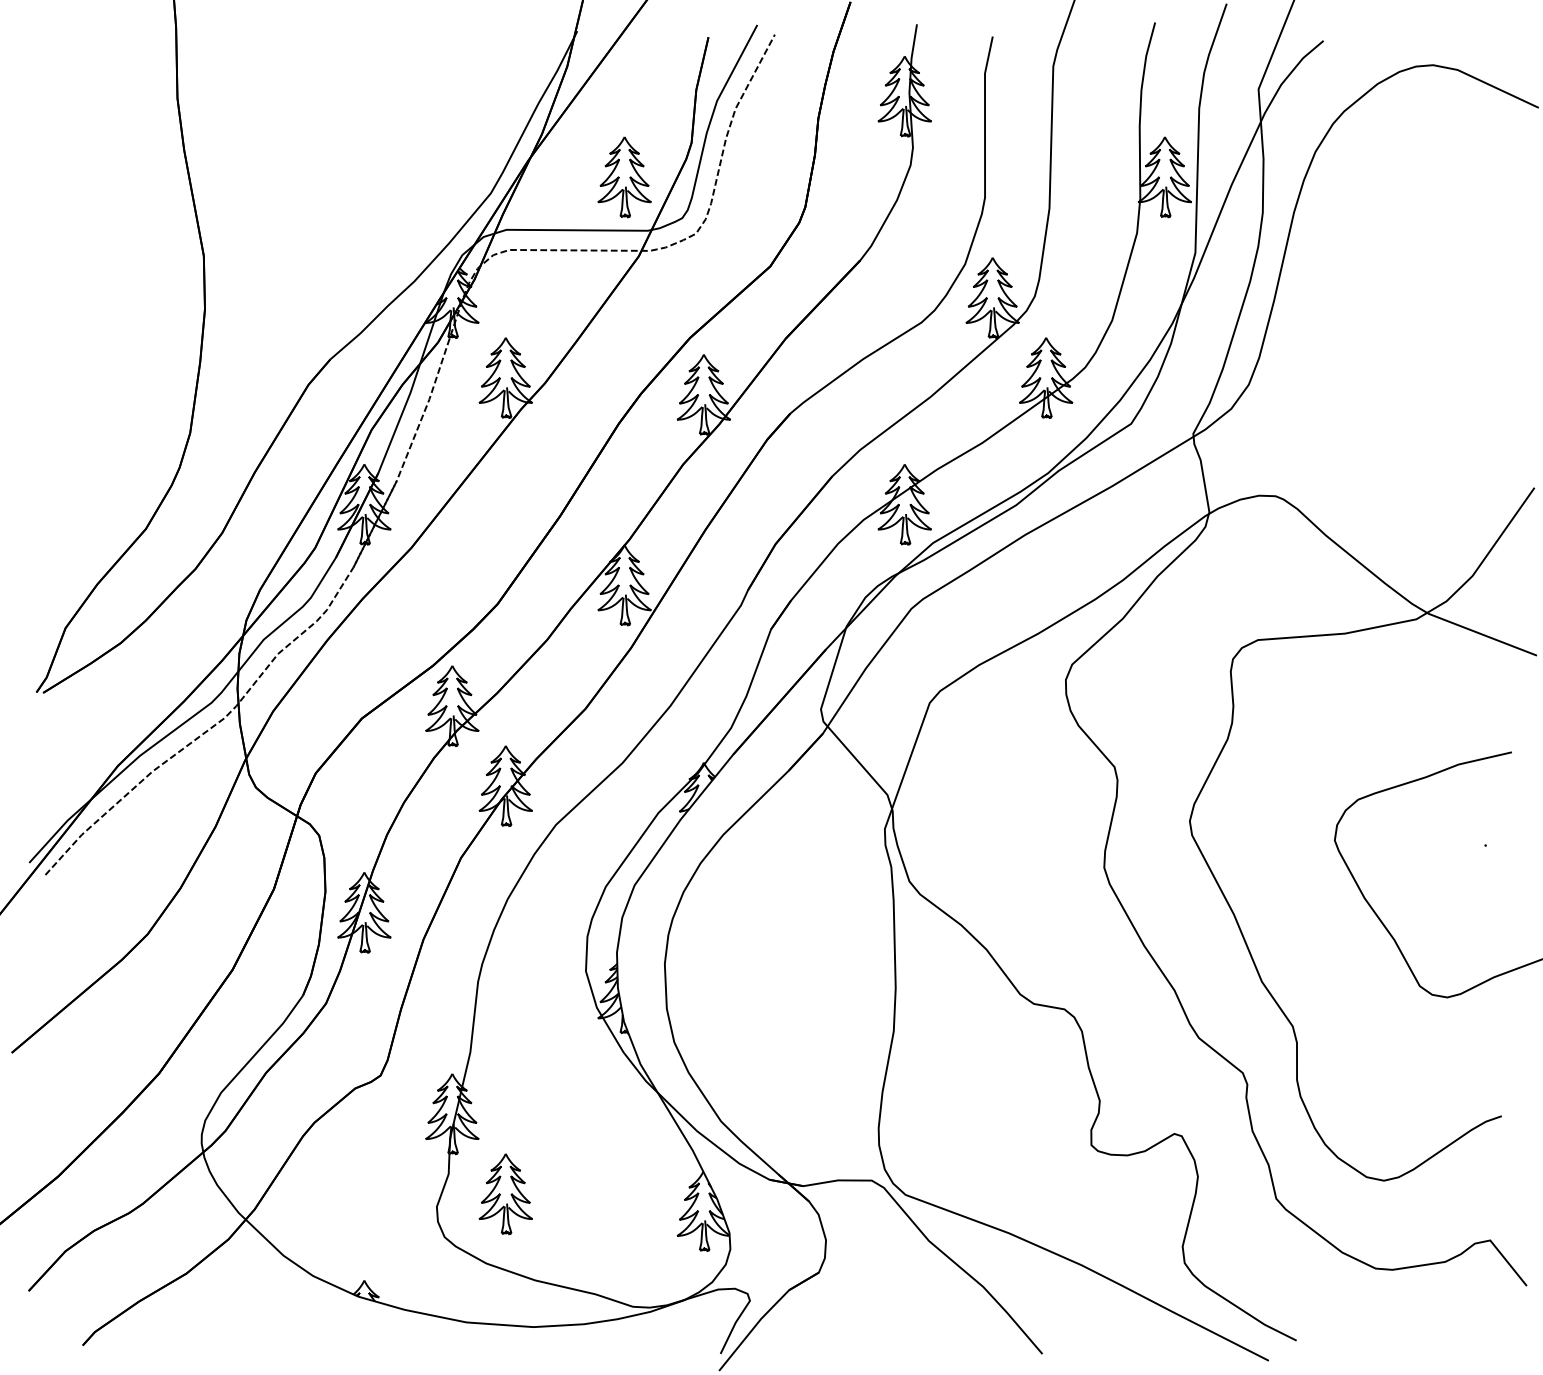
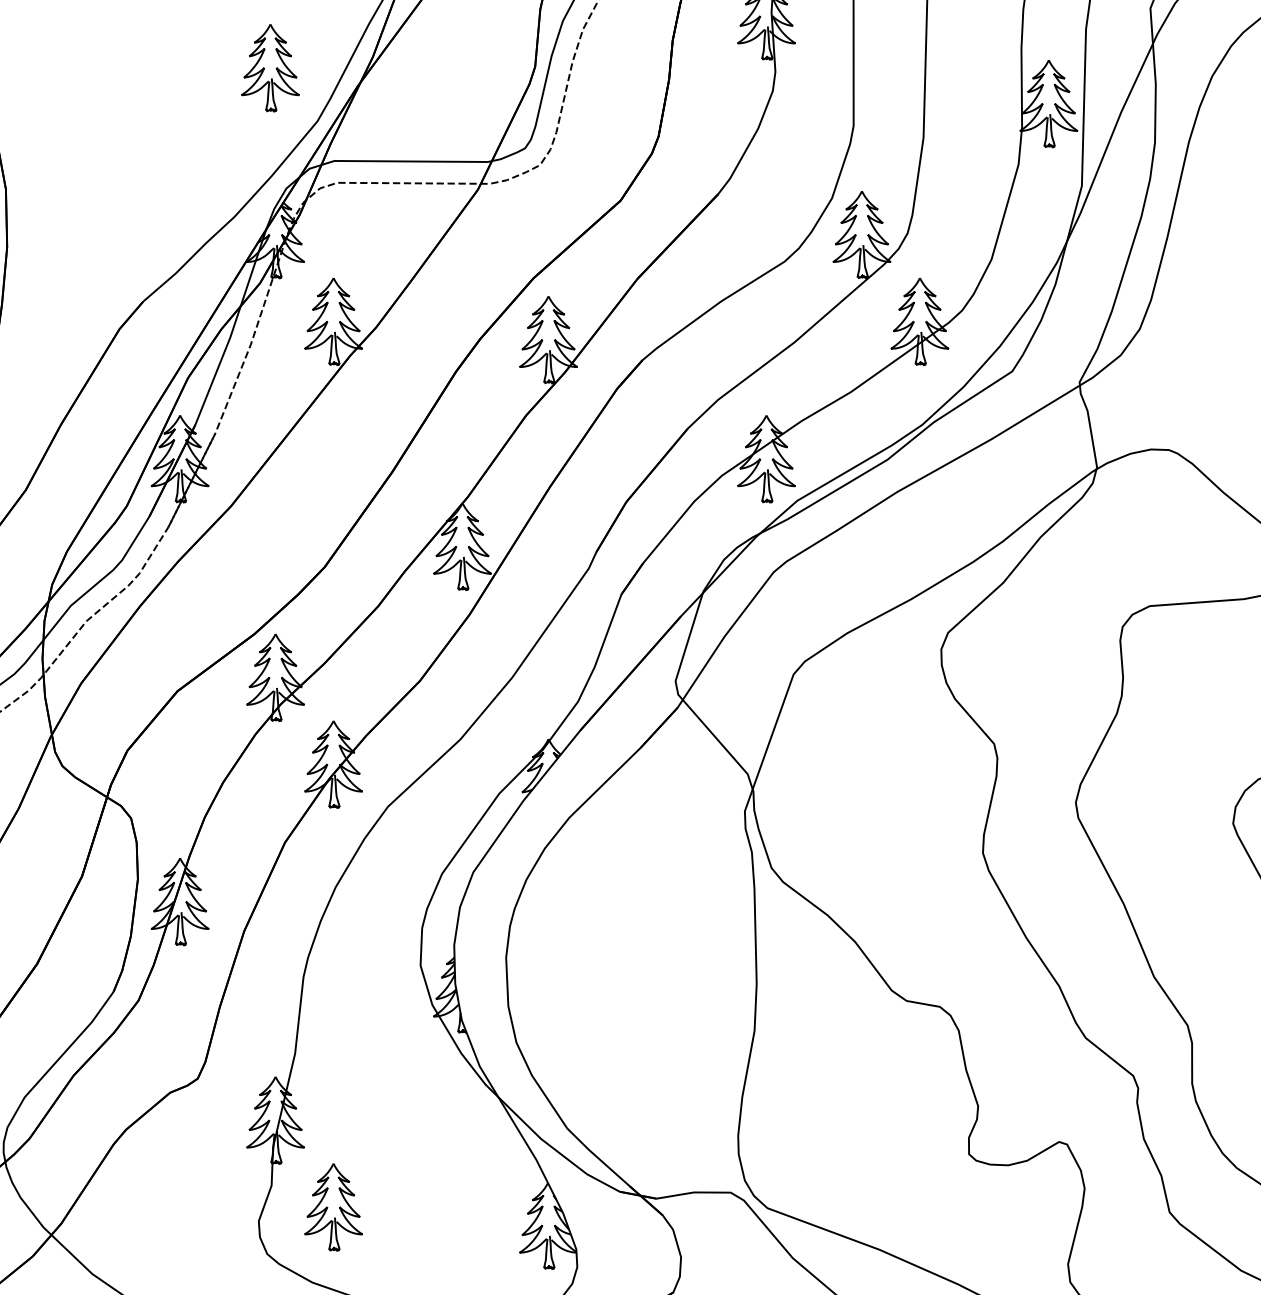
part: (624, 177) -> (270, 68), moved

